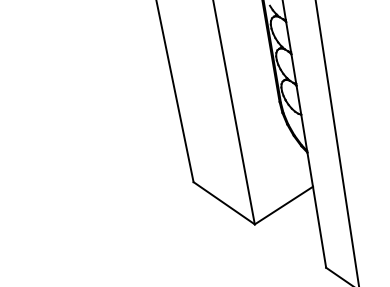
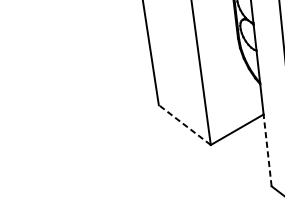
line: (223, 202) -> (184, 124), solid -> dashed
line: (319, 226) -> (267, 149), solid -> dashed

